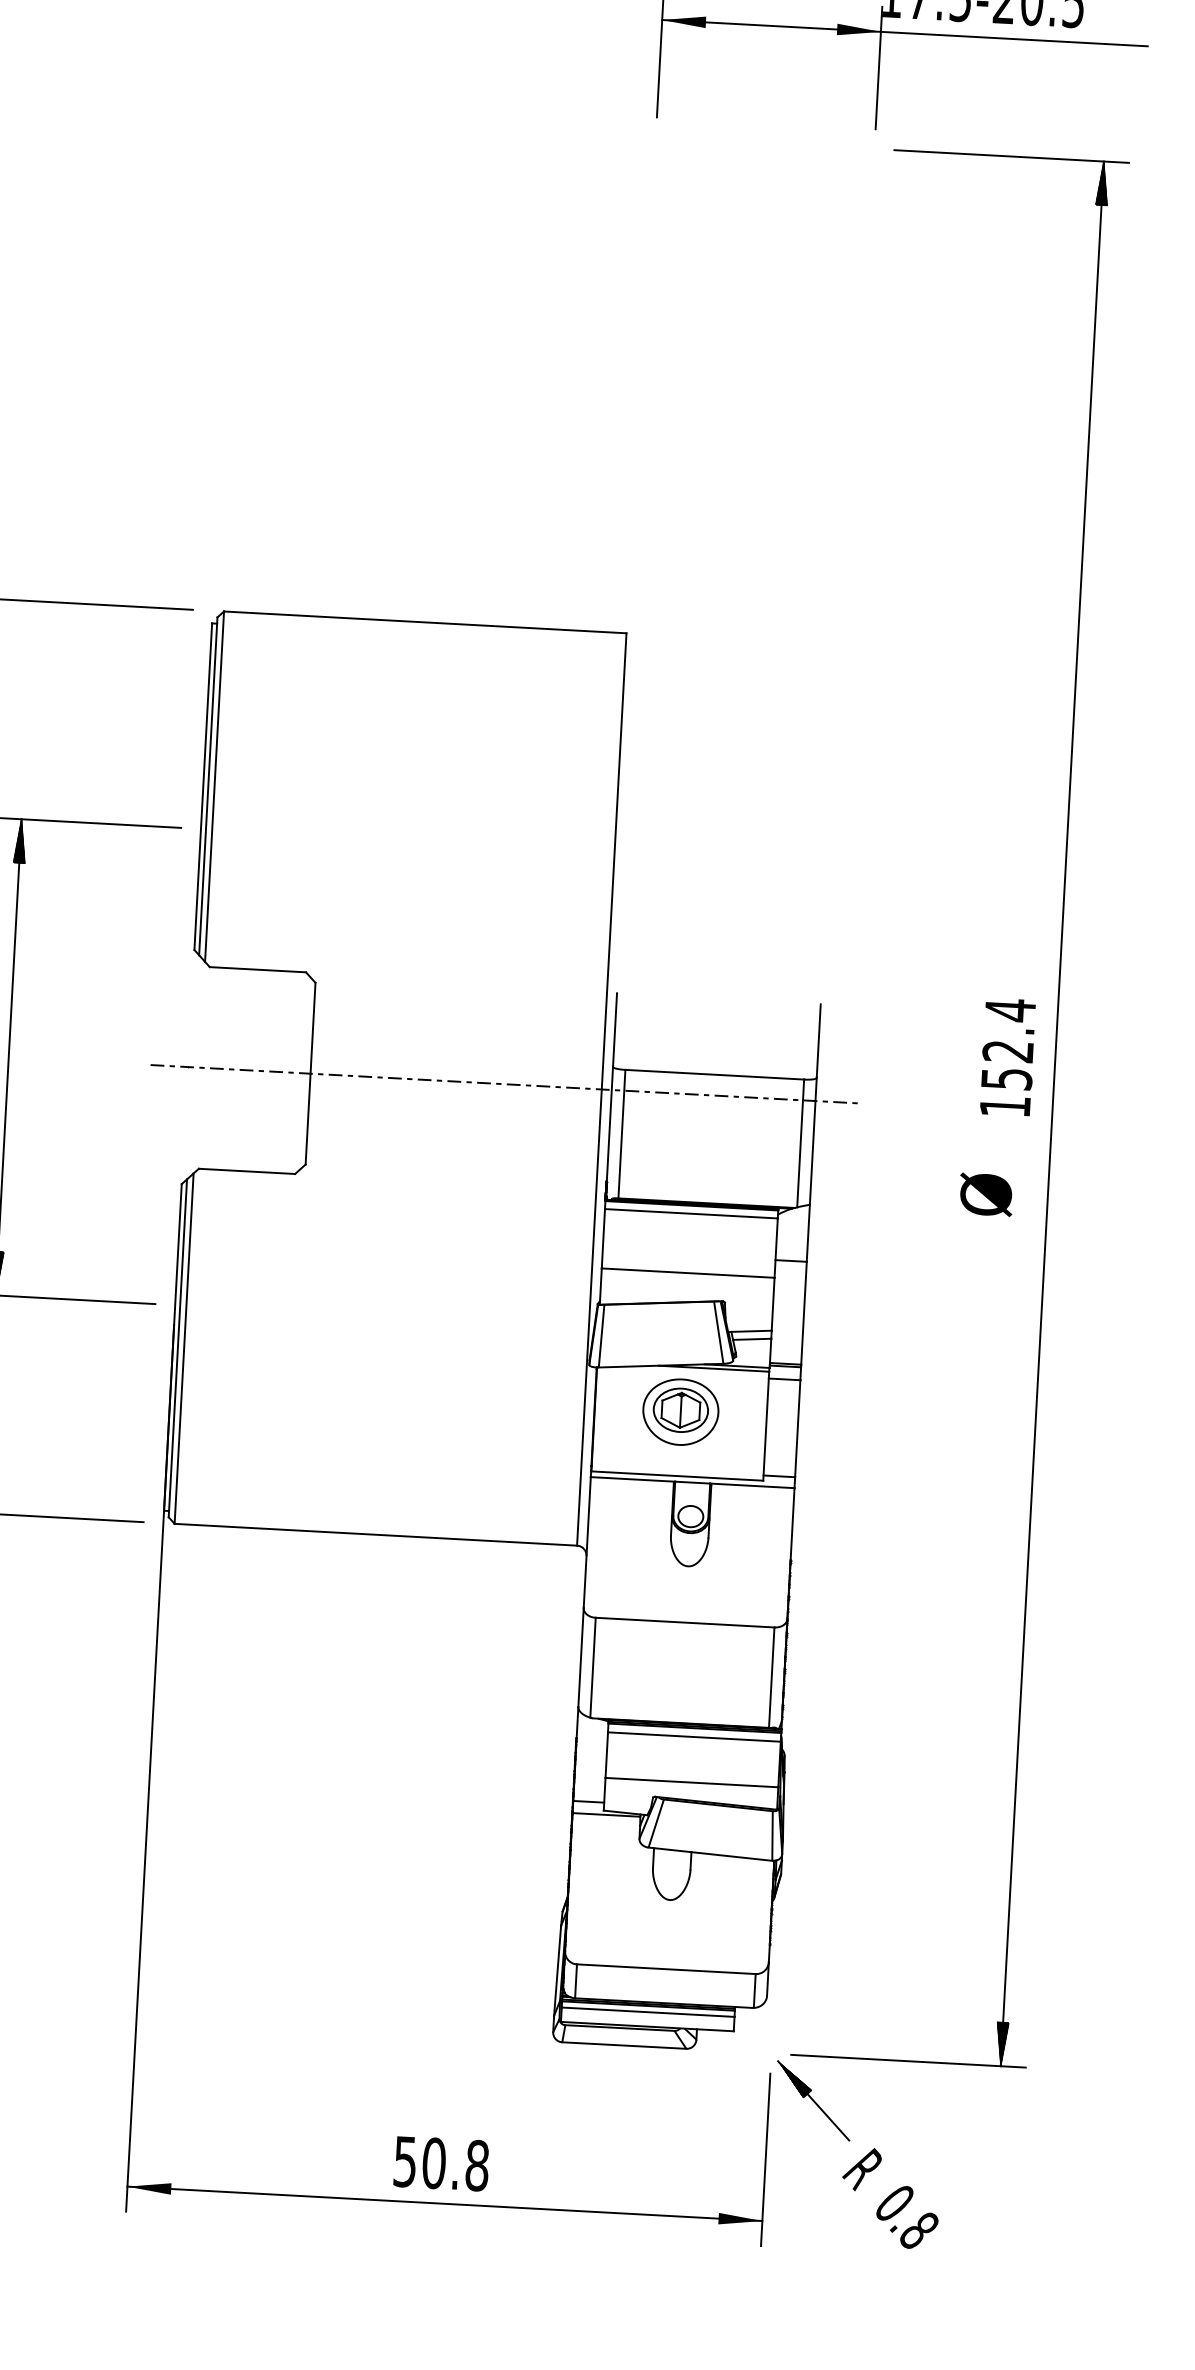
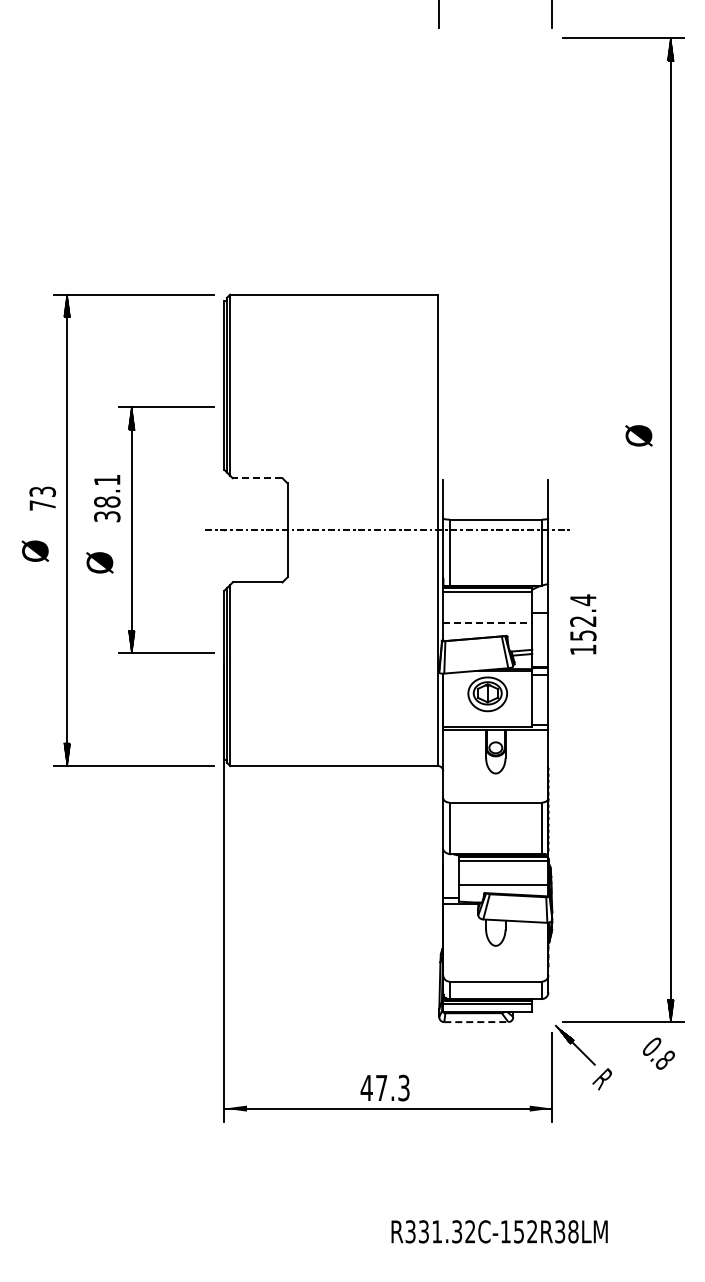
line: (257, 970) -> (257, 478), solid -> dashed
text: (1008, 1057) -> (583, 624), moved
text: (985, 1194) -> (638, 435), moved
line: (687, 1273) -> (487, 622), solid -> dashed
line: (624, 2046) -> (476, 1022), solid -> dashed
text: (439, 2162) -> (384, 1087), 50.8 -> 47.3
text: (906, 2216) -> (658, 1053), moved

